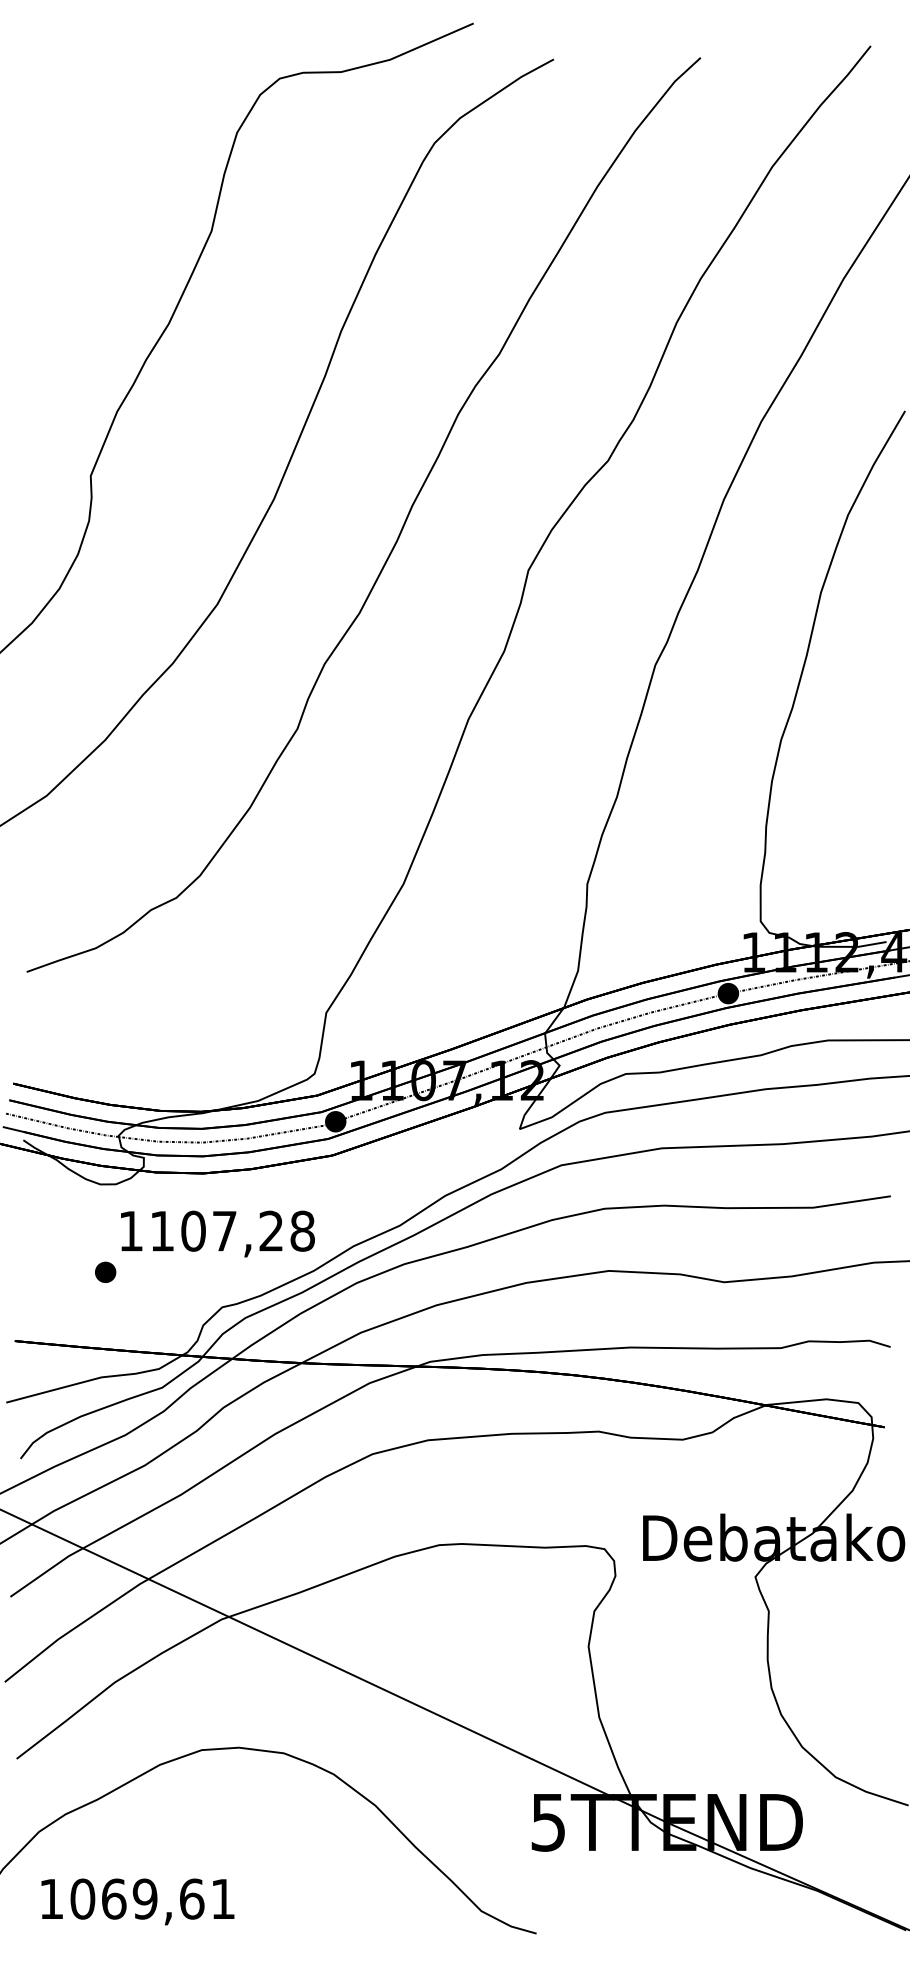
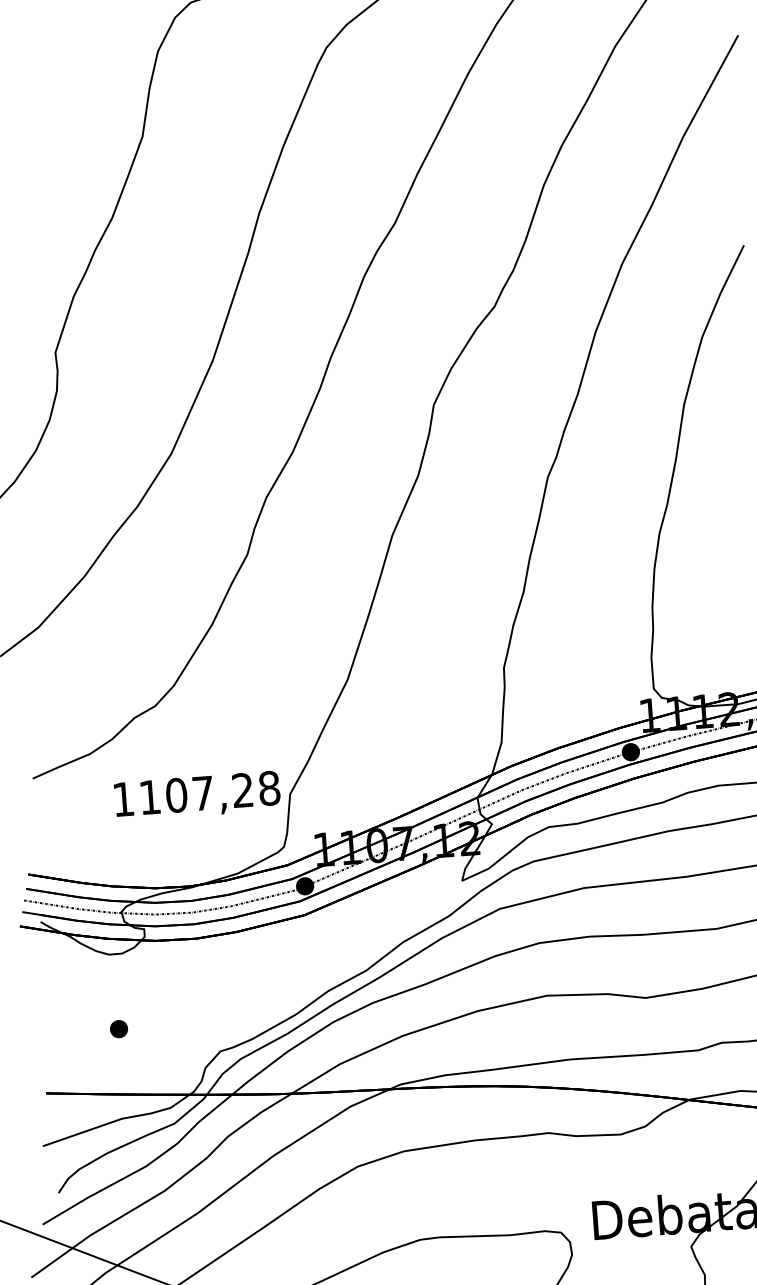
text: (217, 1233) -> (197, 795), moved

